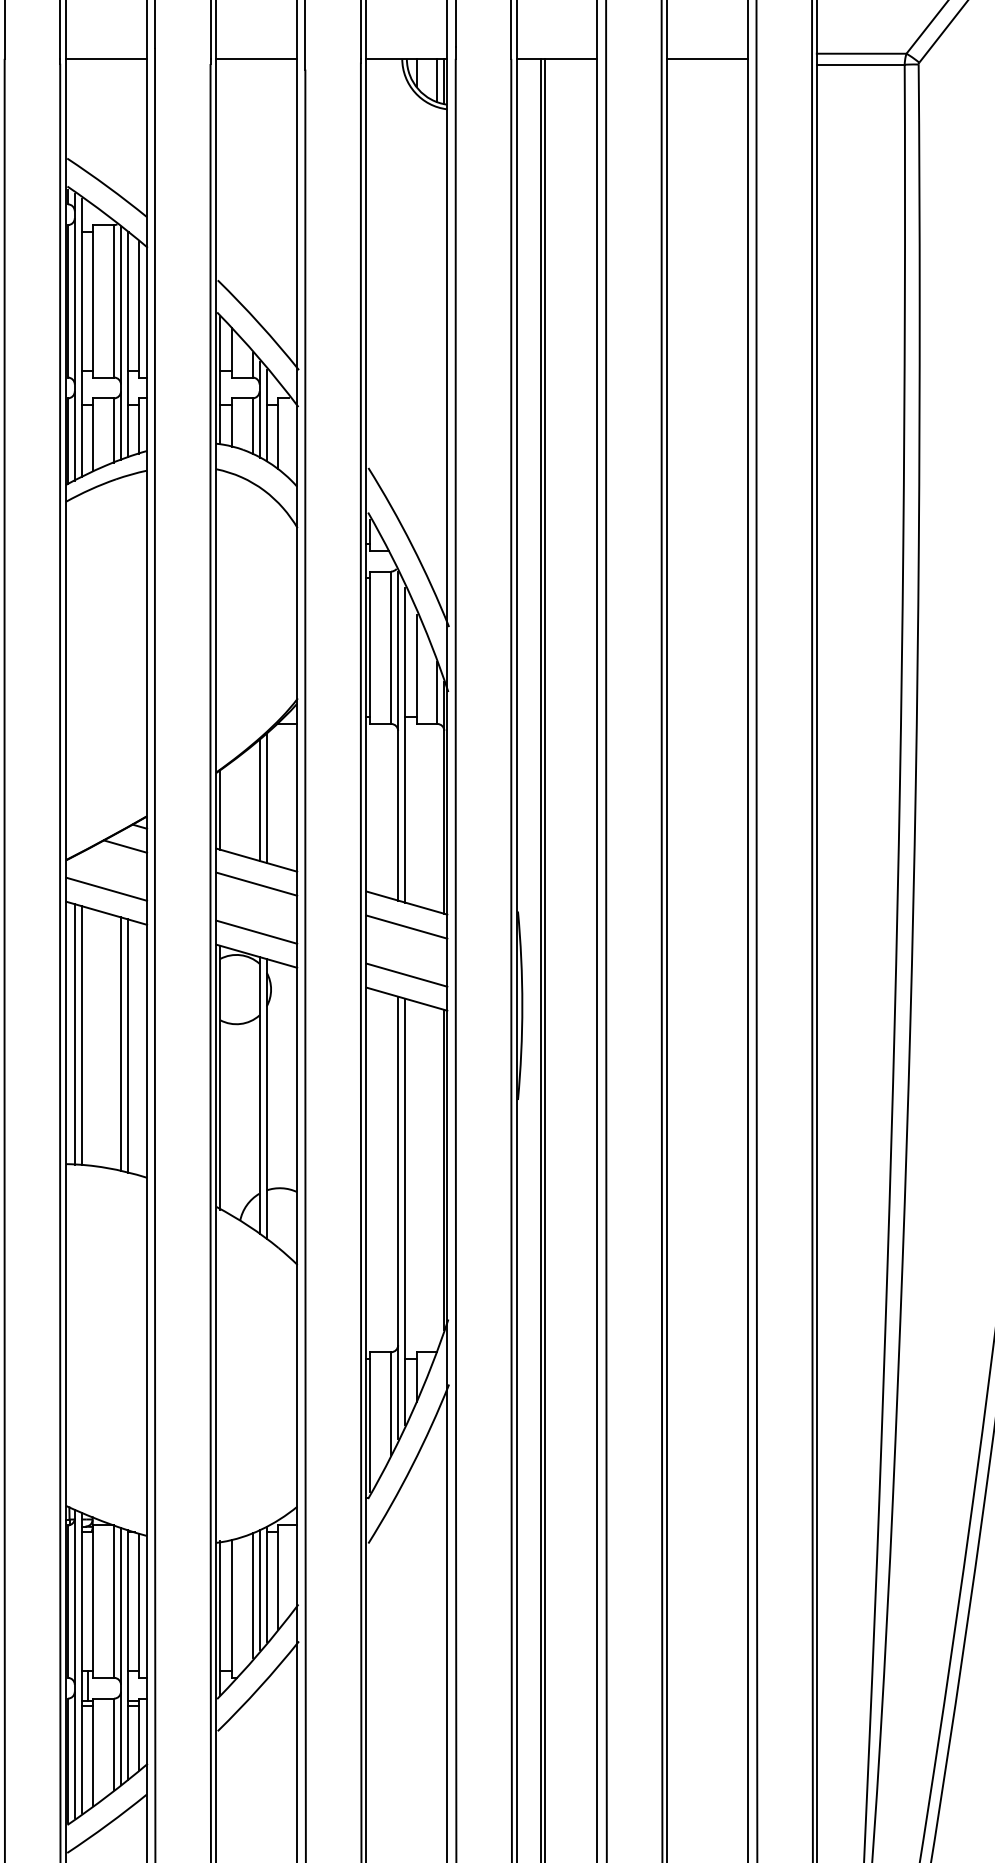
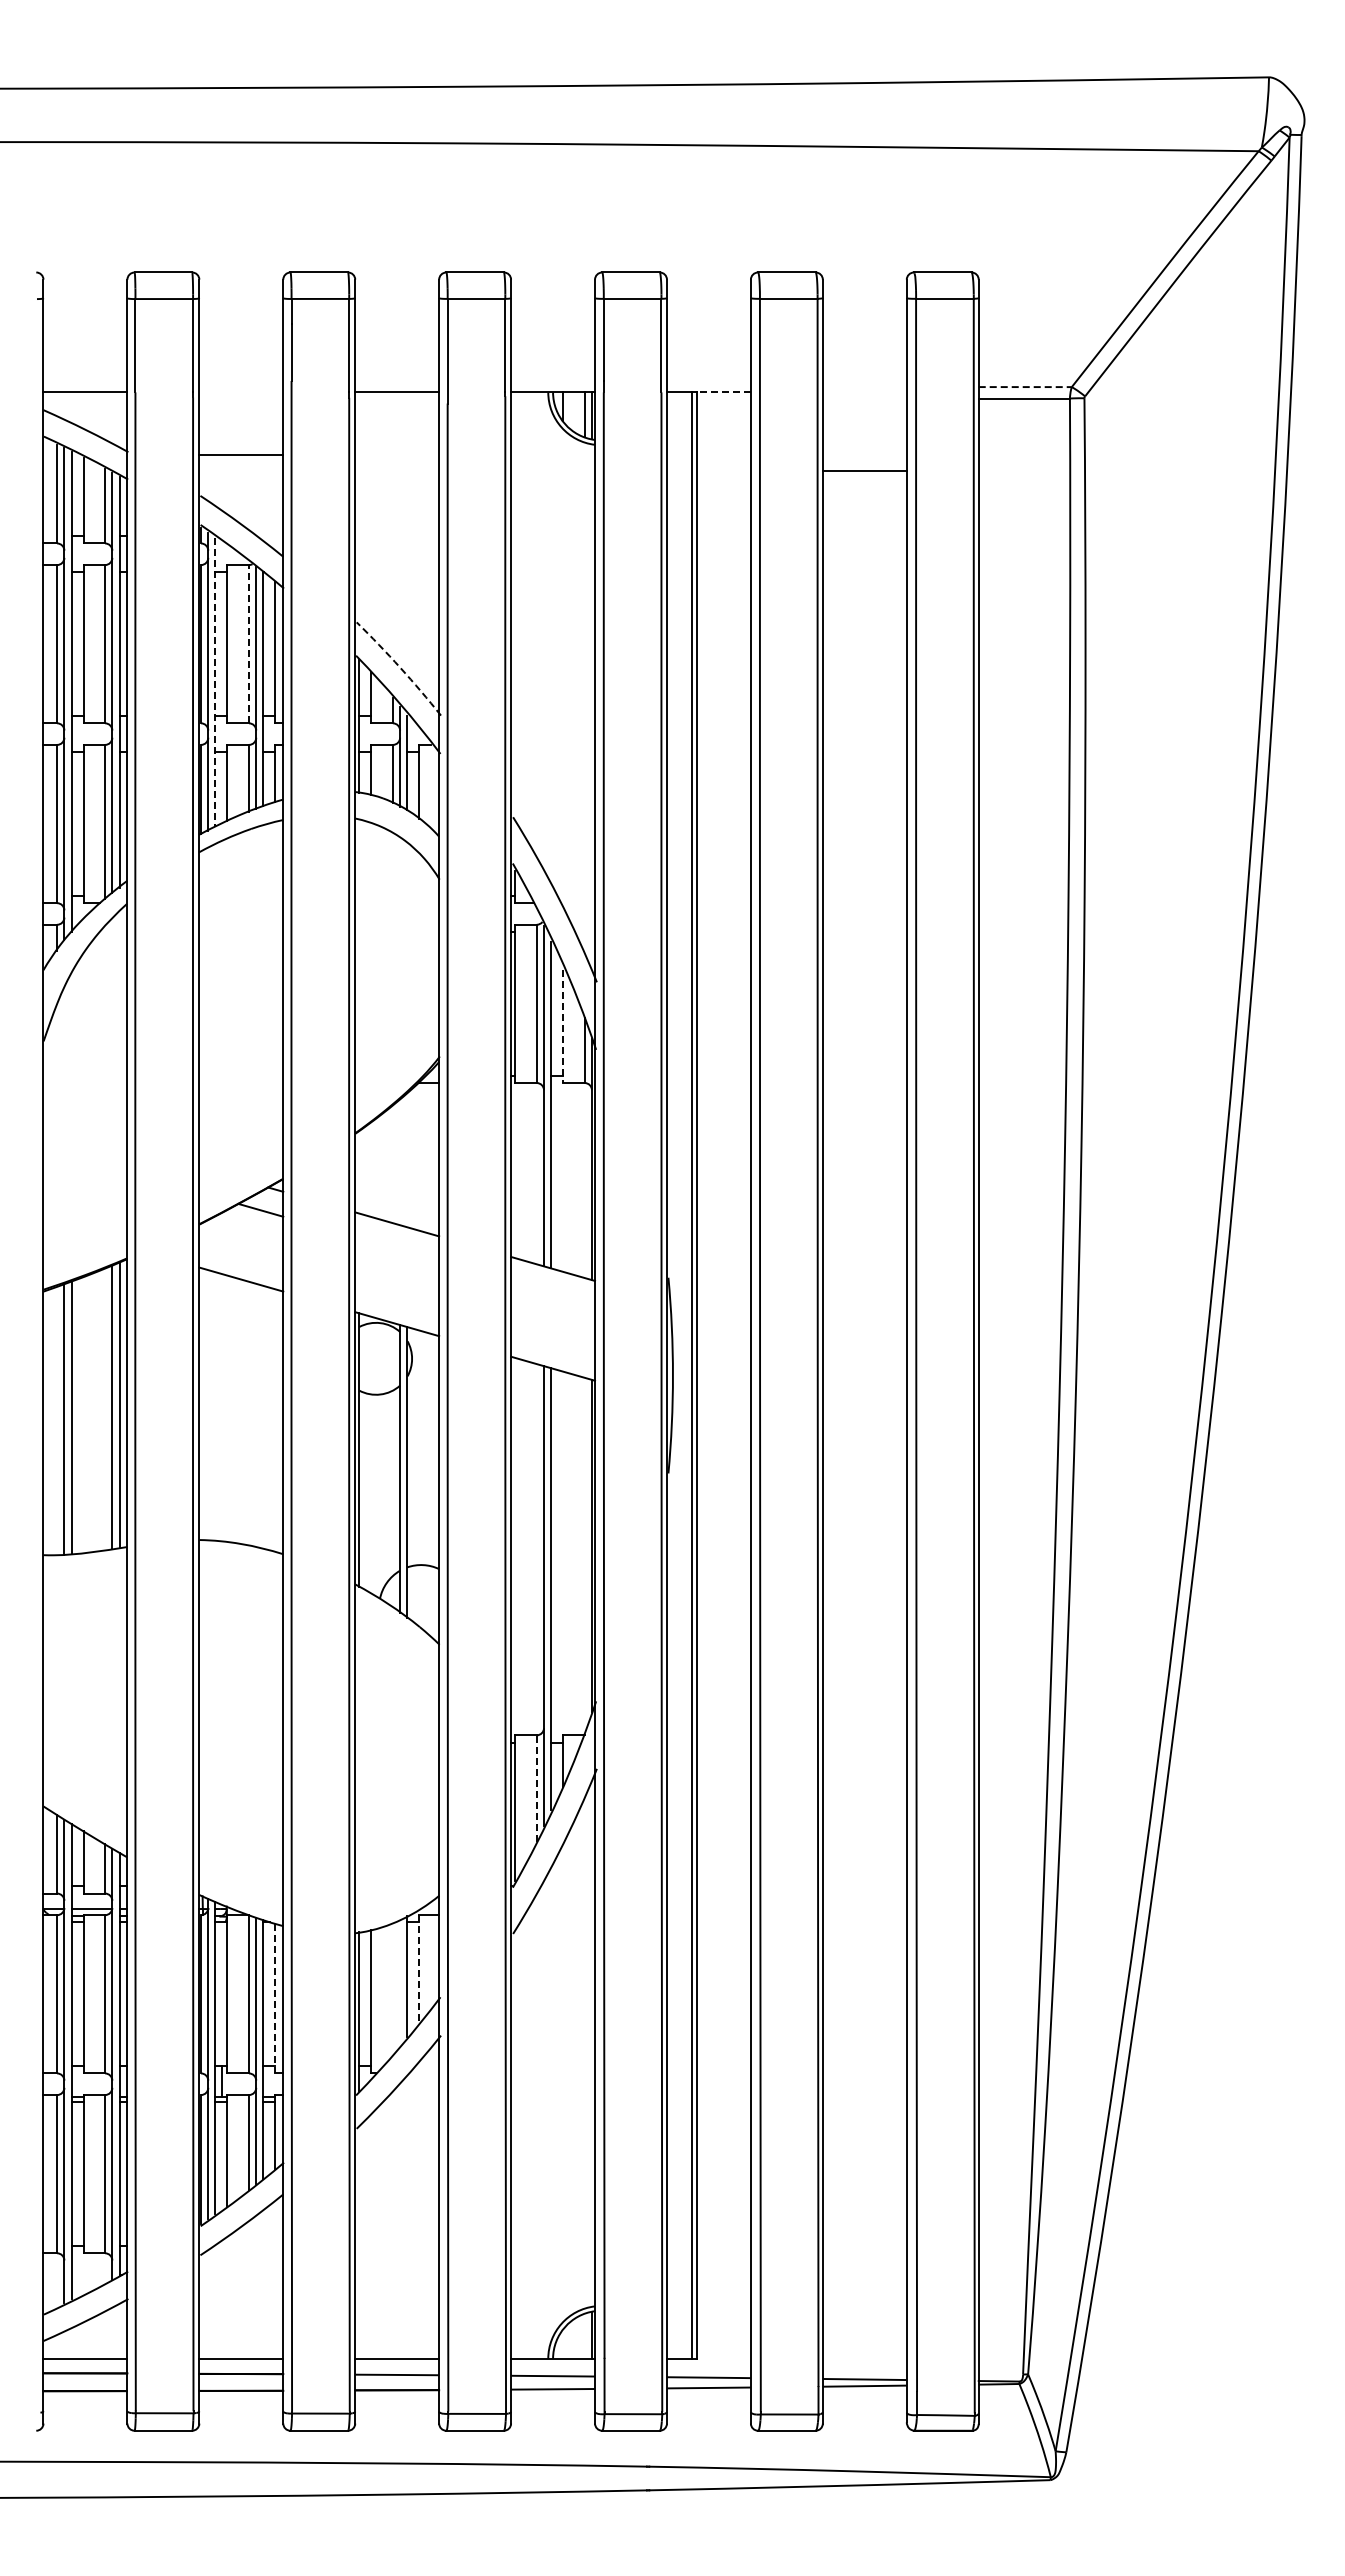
line: (861, 54) -> (1025, 387), solid -> dashed
line: (106, 58) -> (241, 455), moved
line: (571, 58) -> (723, 392), solid -> dashed
line: (706, 58) -> (864, 471), moved
line: (114, 300) -> (249, 643), solid -> dashed
arc: (259, 323) -> (400, 667), solid -> dashed
line: (81, 338) -> (215, 682), solid -> dashed
line: (416, 669) -> (563, 1026), solid -> dashed
line: (266, 798) -> (407, 1160), removed
line: (259, 800) -> (400, 1162), removed
line: (220, 809) -> (359, 1171), removed
line: (257, 884) -> (397, 1249), removed
line: (106, 889) -> (241, 1254), removed
line: (407, 926) -> (553, 1293), removed
line: (257, 932) -> (397, 1299), removed
line: (407, 974) -> (553, 1343), removed
line: (75, 1034) -> (208, 1405), removed
line: (81, 1035) -> (215, 1406), removed
line: (121, 1044) -> (256, 1415), removed
line: (127, 1045) -> (263, 1416), removed
line: (390, 1403) -> (536, 1788), solid -> dashed
line: (278, 1577) -> (419, 1969), solid -> dashed
line: (259, 1590) -> (400, 1982), removed
line: (252, 1595) -> (392, 1987), removed
line: (139, 1605) -> (275, 1998), solid -> dashed

